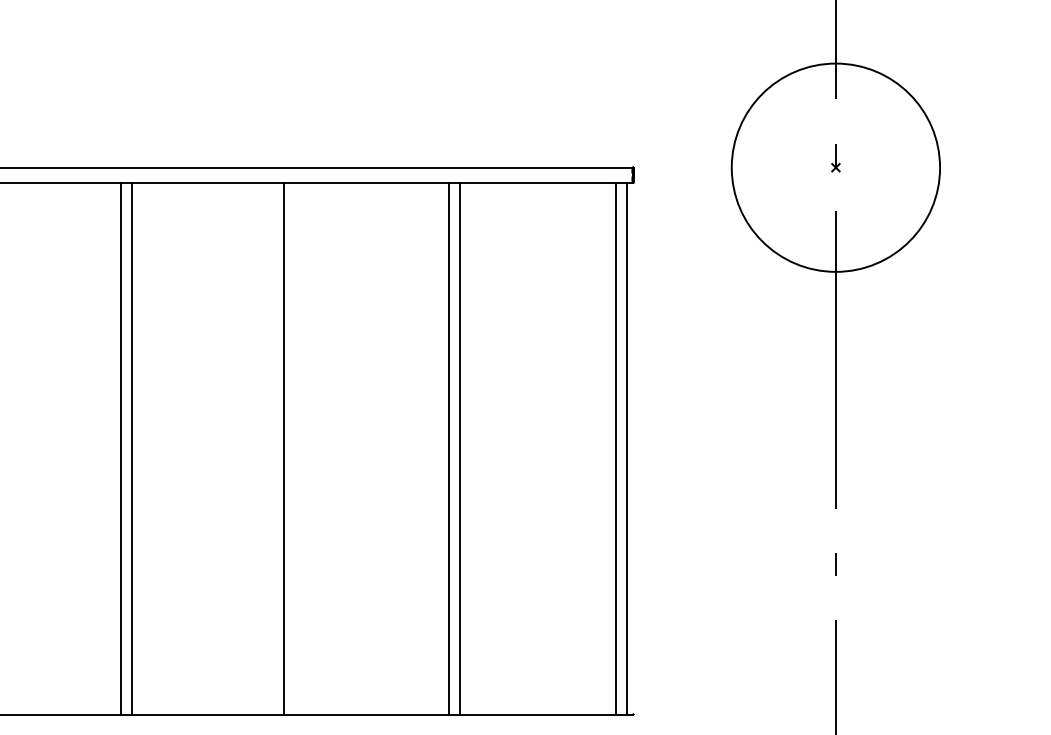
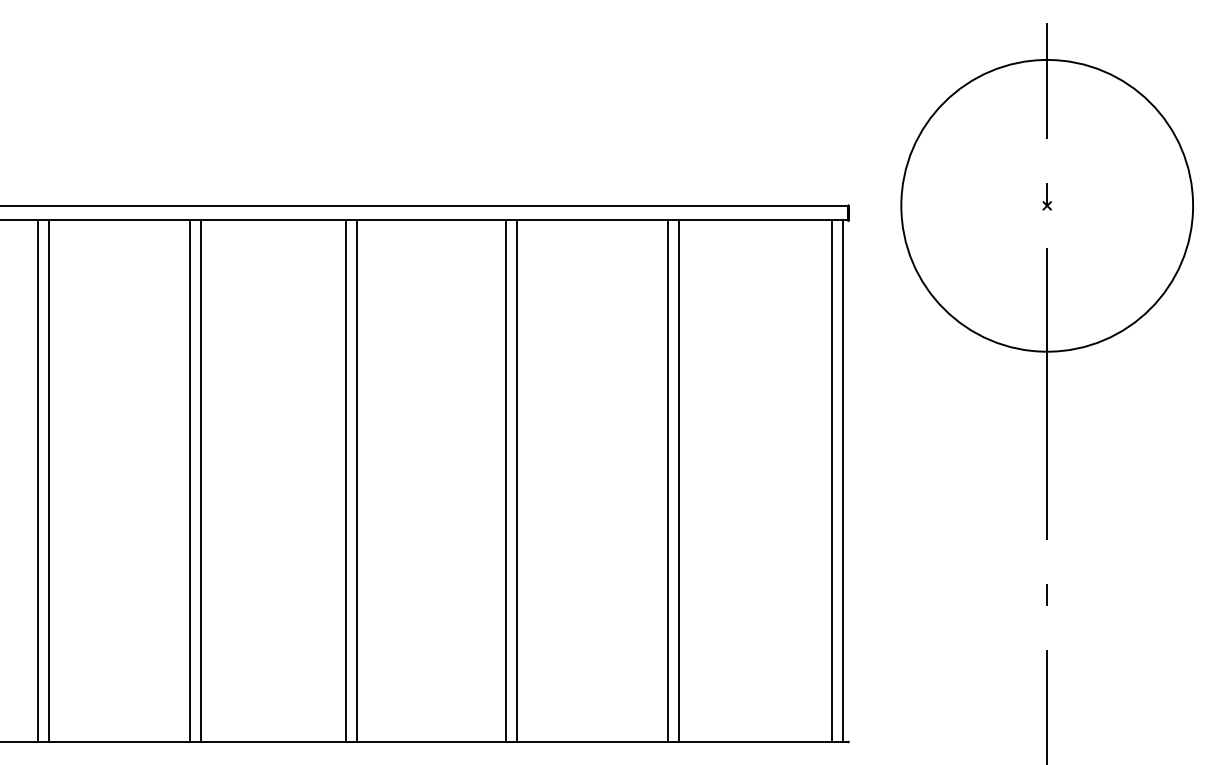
circle: (836, 167) -> (1047, 205), size x1.43
line: (294, 447) -> (516, 480), added

